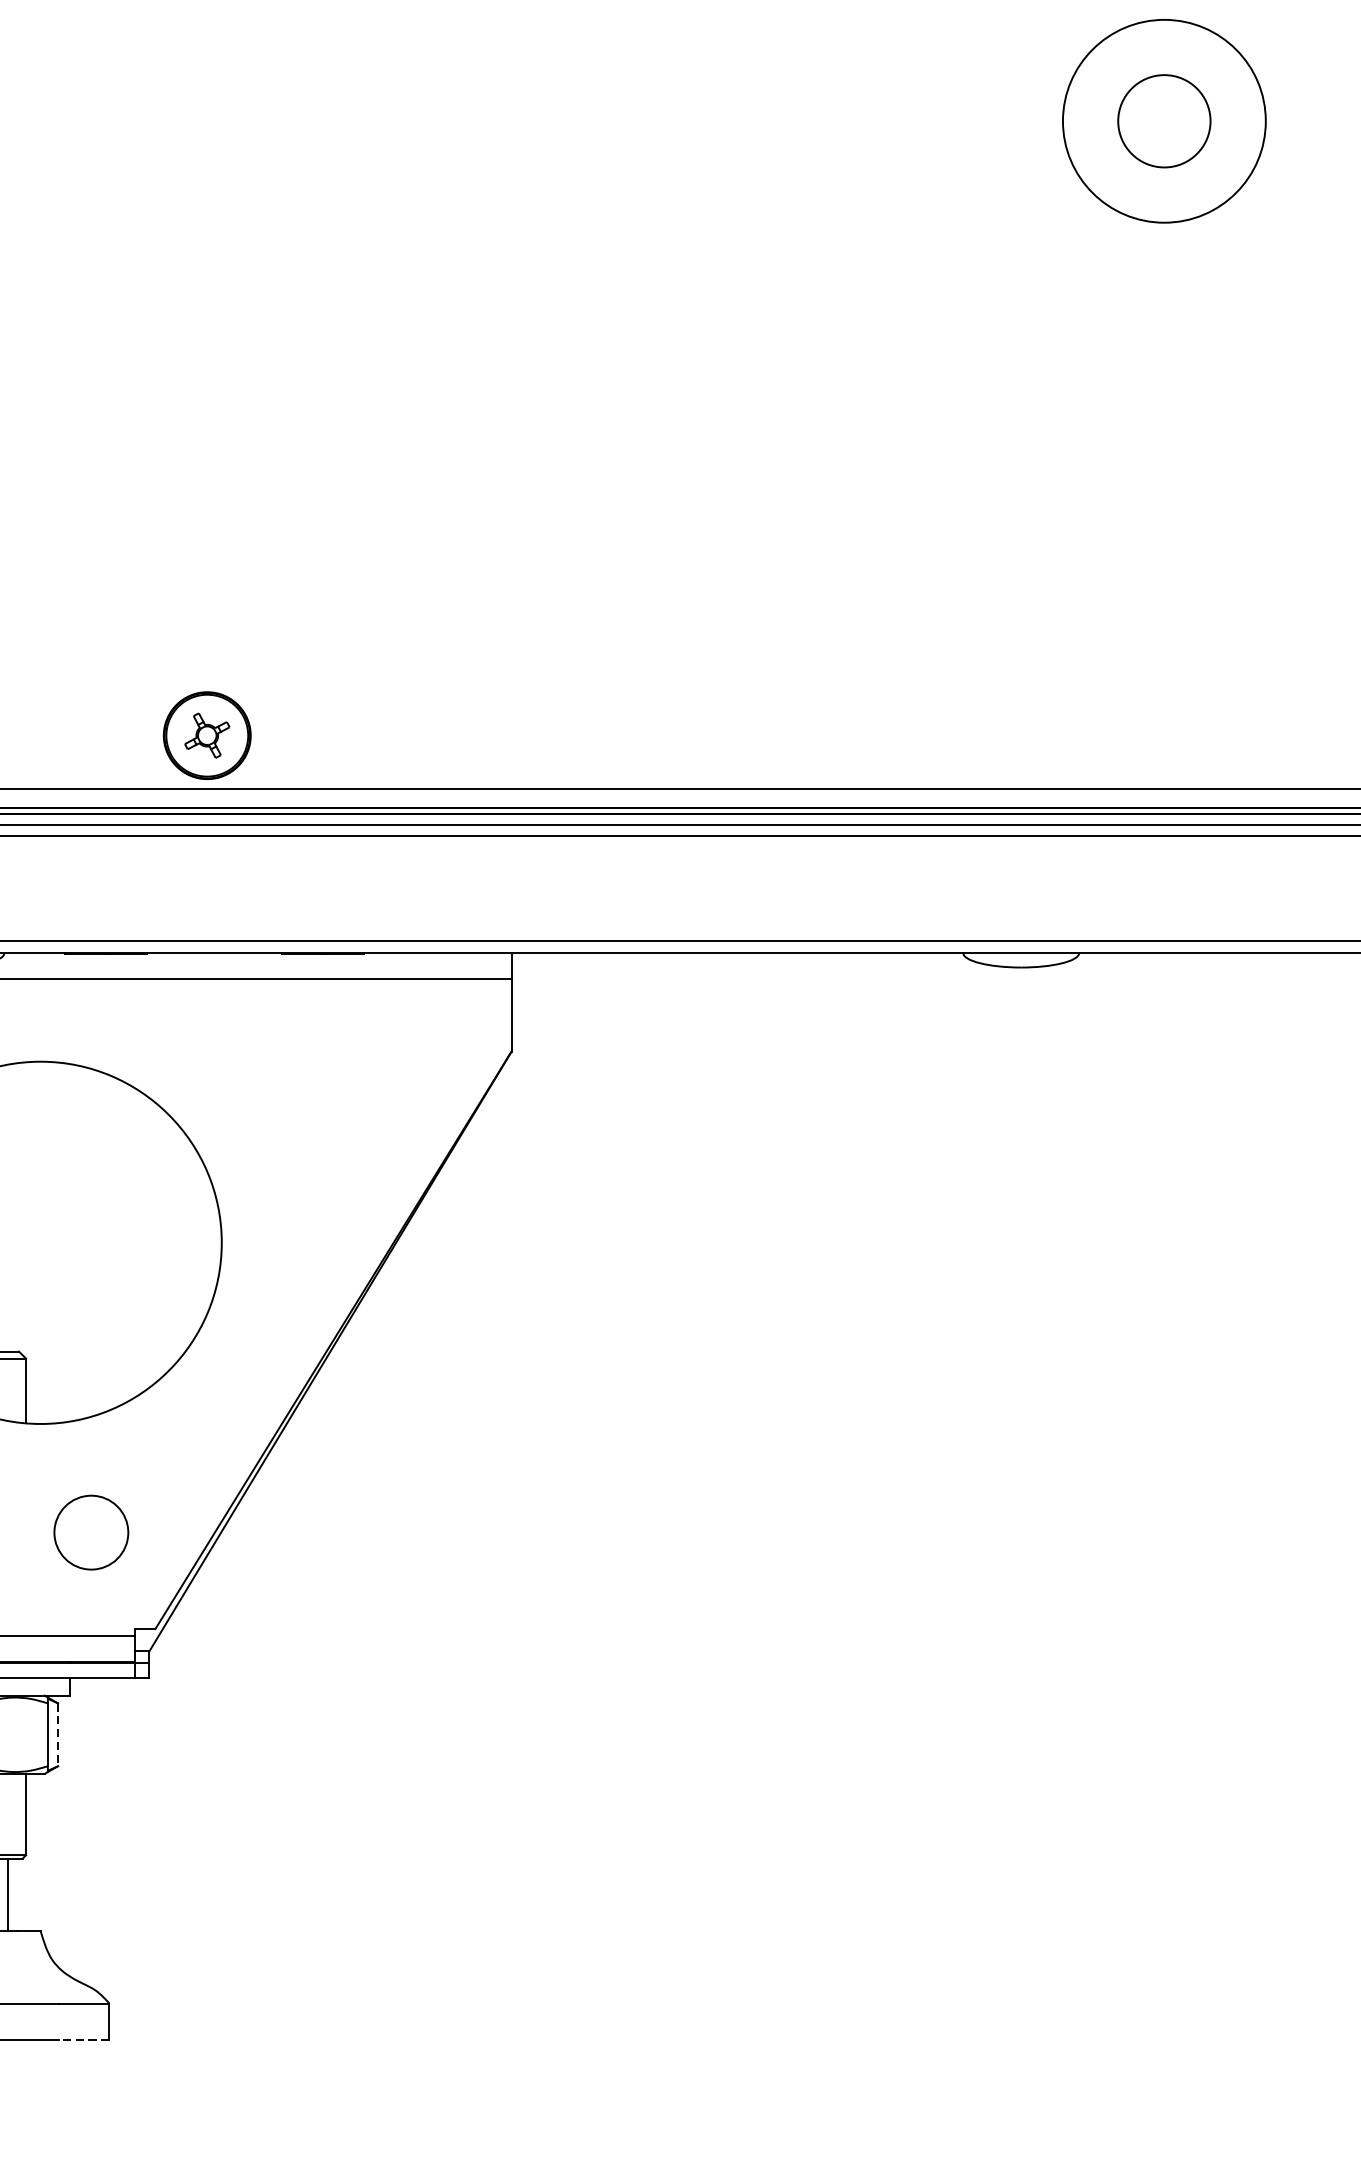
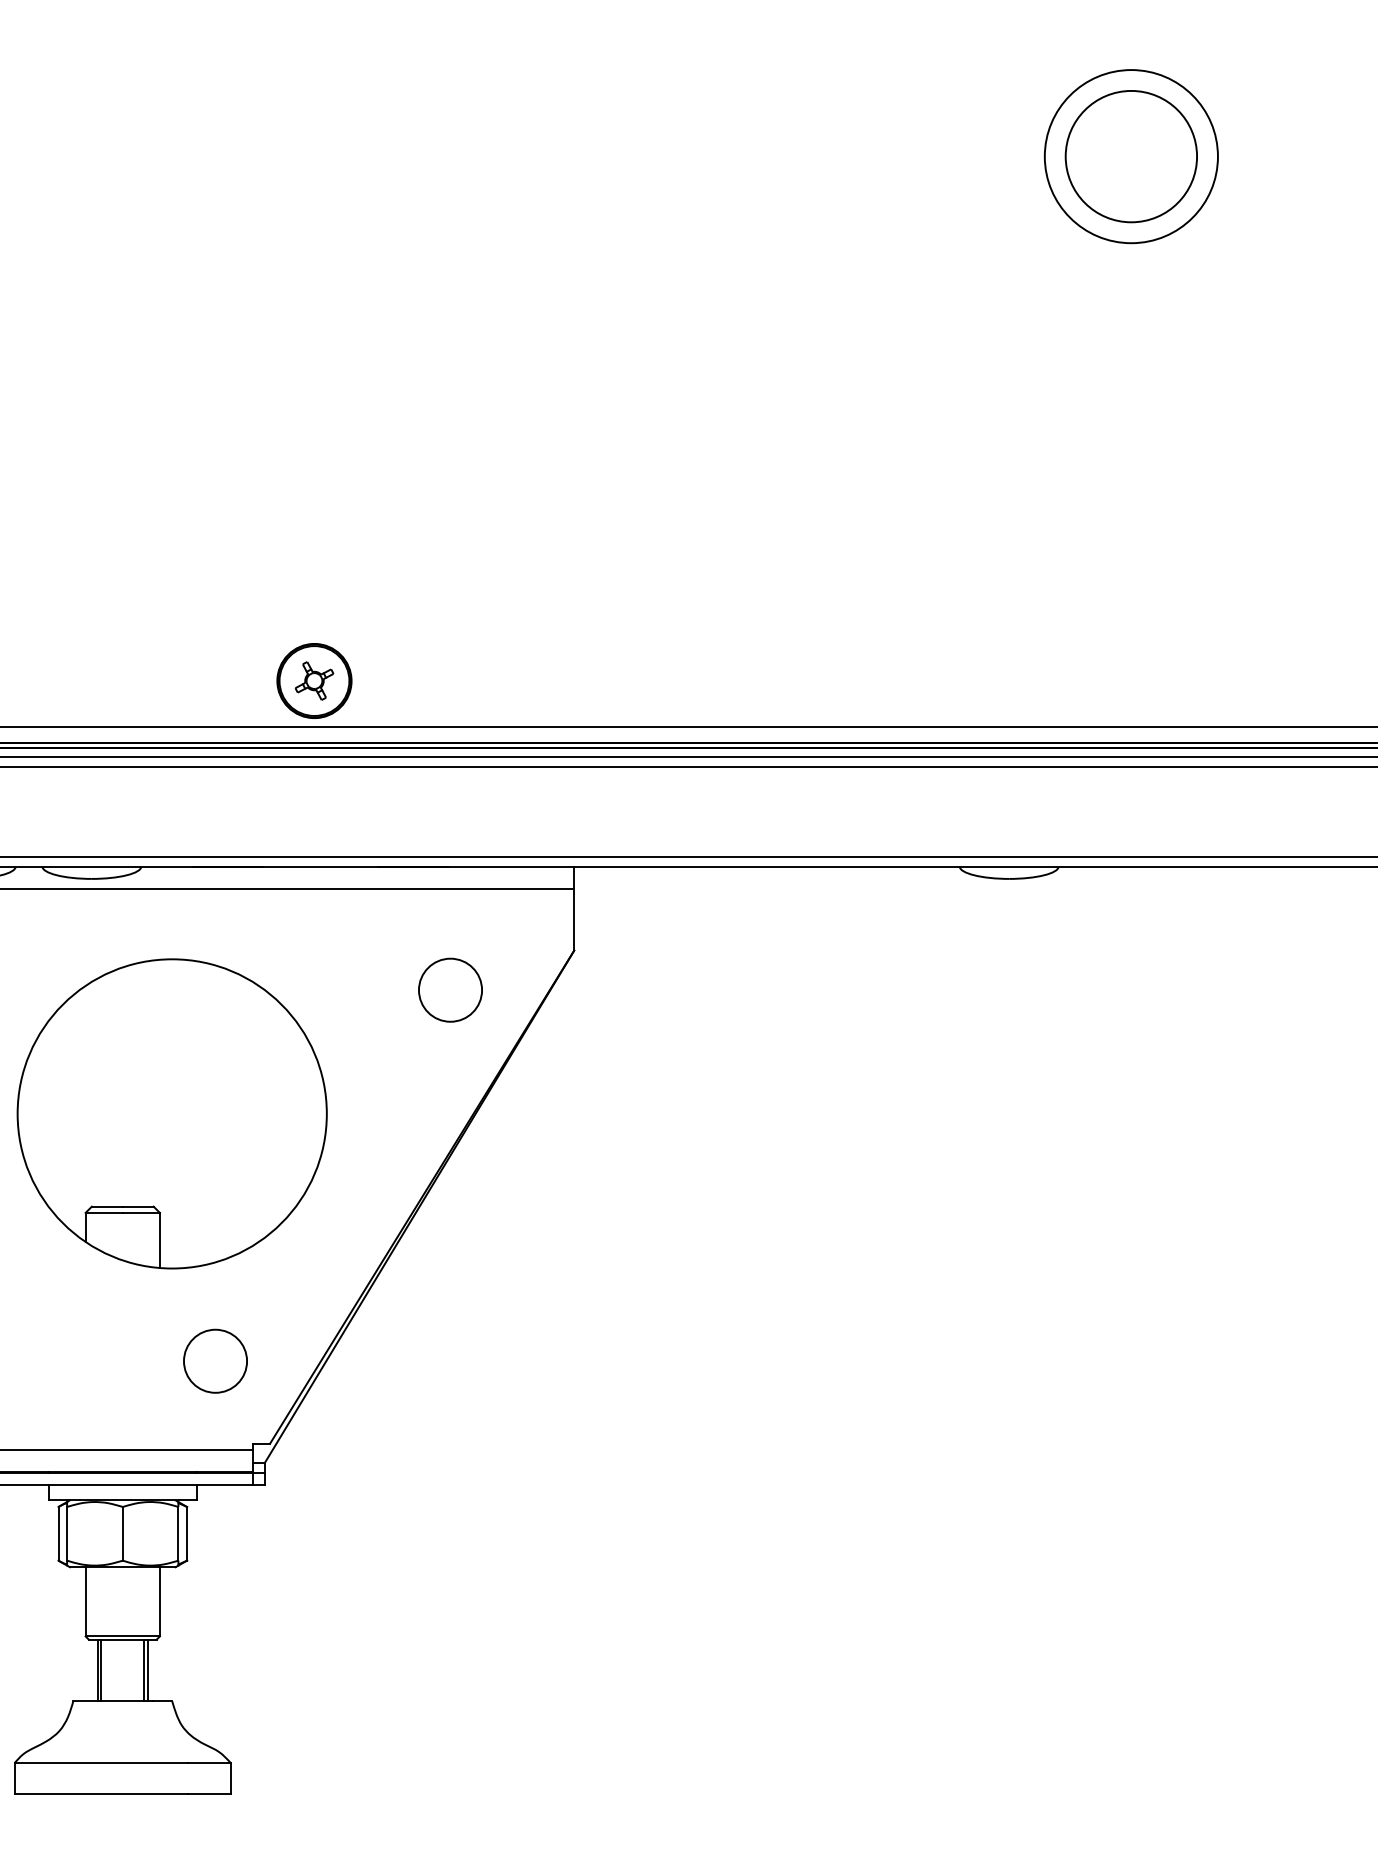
circle: (1164, 121) -> (1131, 156), size x1.67
circle: (366, 1097) -> (450, 989), added
line: (58, 1734) -> (187, 1533), dashed -> solid
line: (11, 1894) -> (147, 1670), added
line: (84, 2040) -> (209, 1794), dashed -> solid

